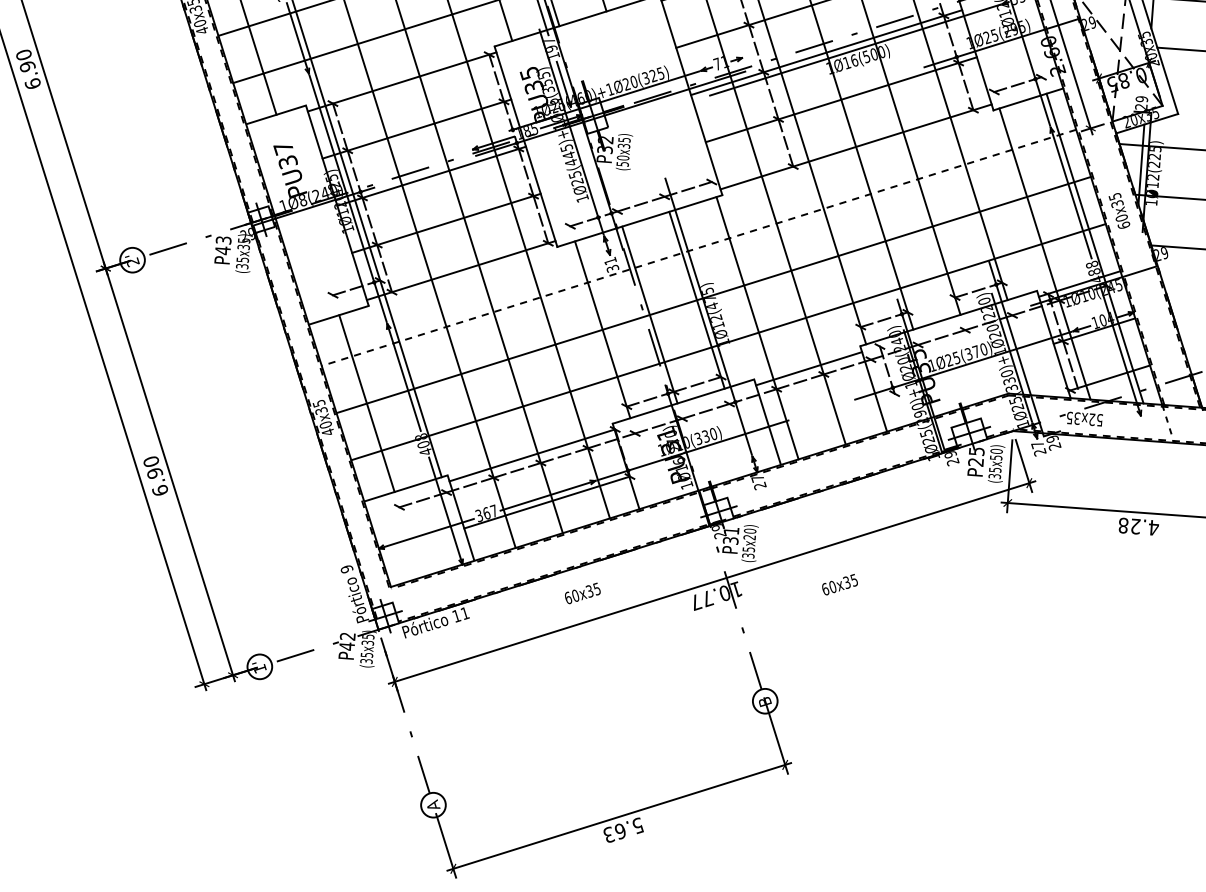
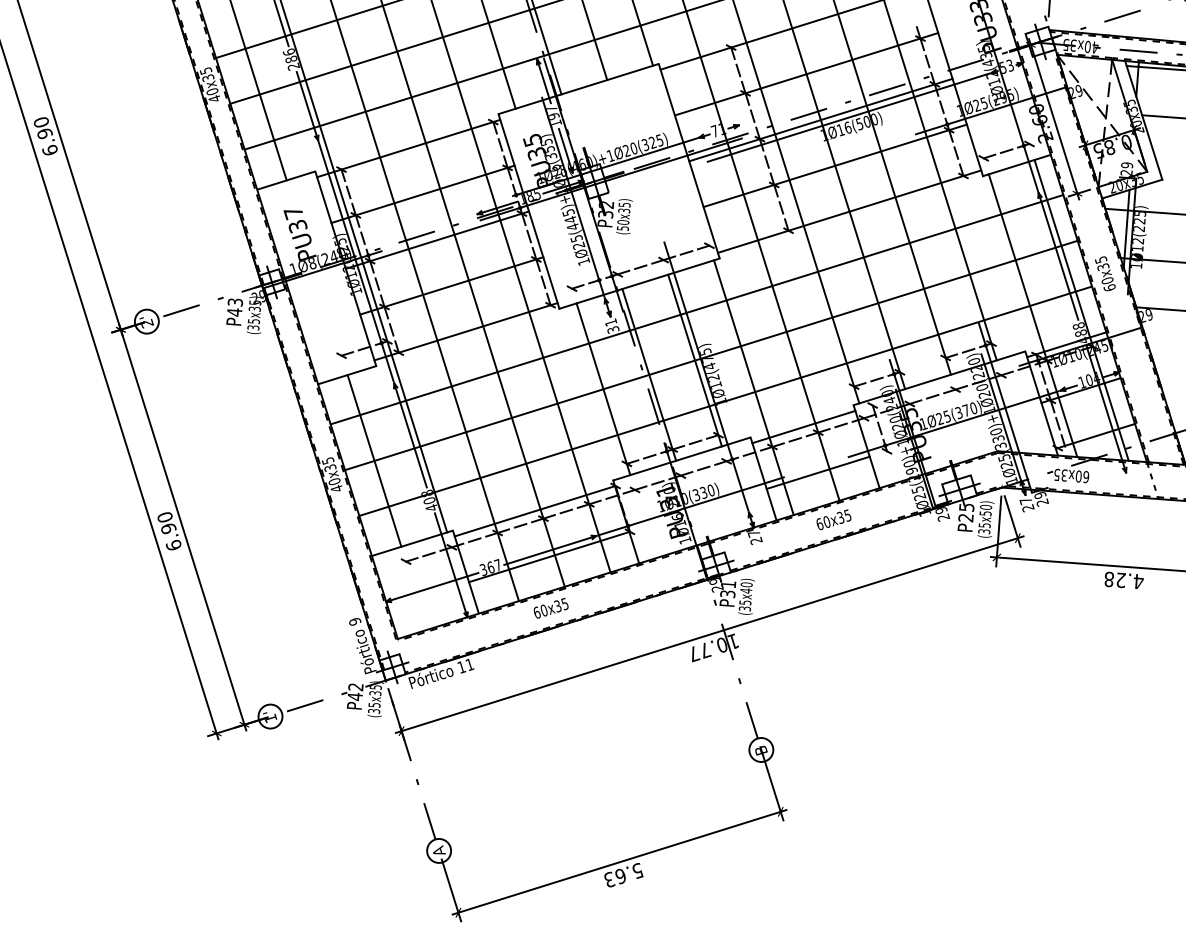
line: (699, 247) -> (697, 309), dashed -> solid
line: (823, 415) -> (817, 472), added
text: (1095, 419) -> (1082, 476), 52x35 -> 60x35
text: (749, 537) -> (746, 590), (35x20) -> (35x40)
text: (839, 584) -> (833, 519), moved
text: (582, 593) -> (550, 608), moved

